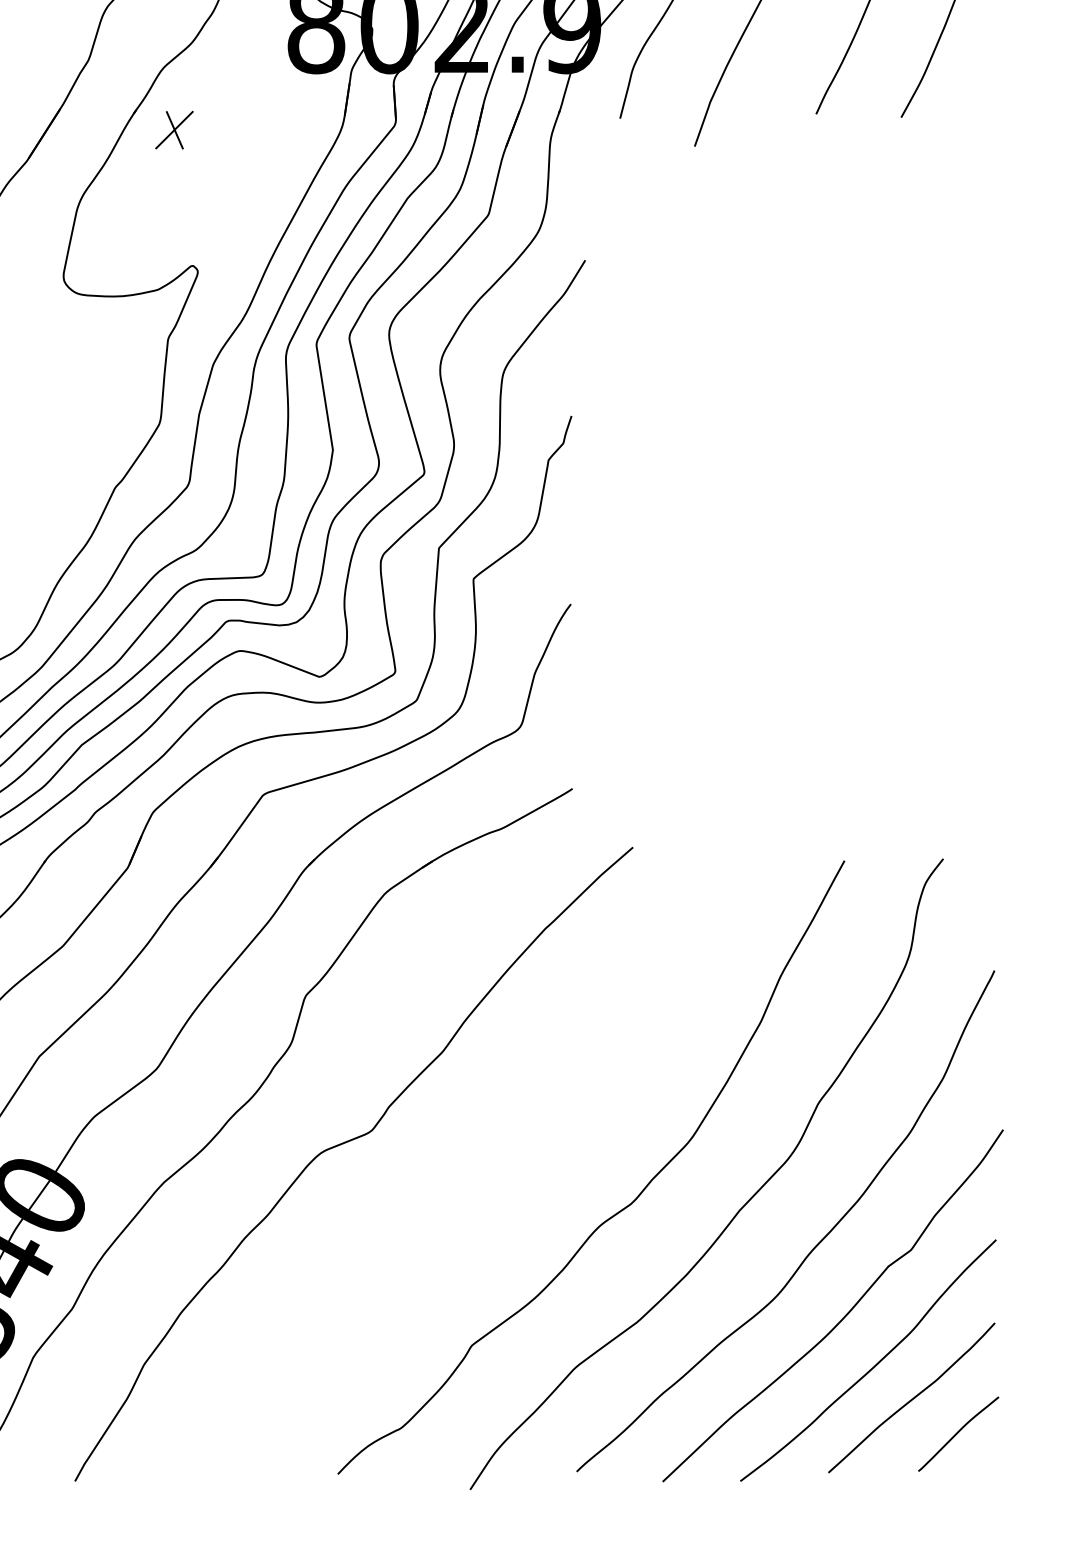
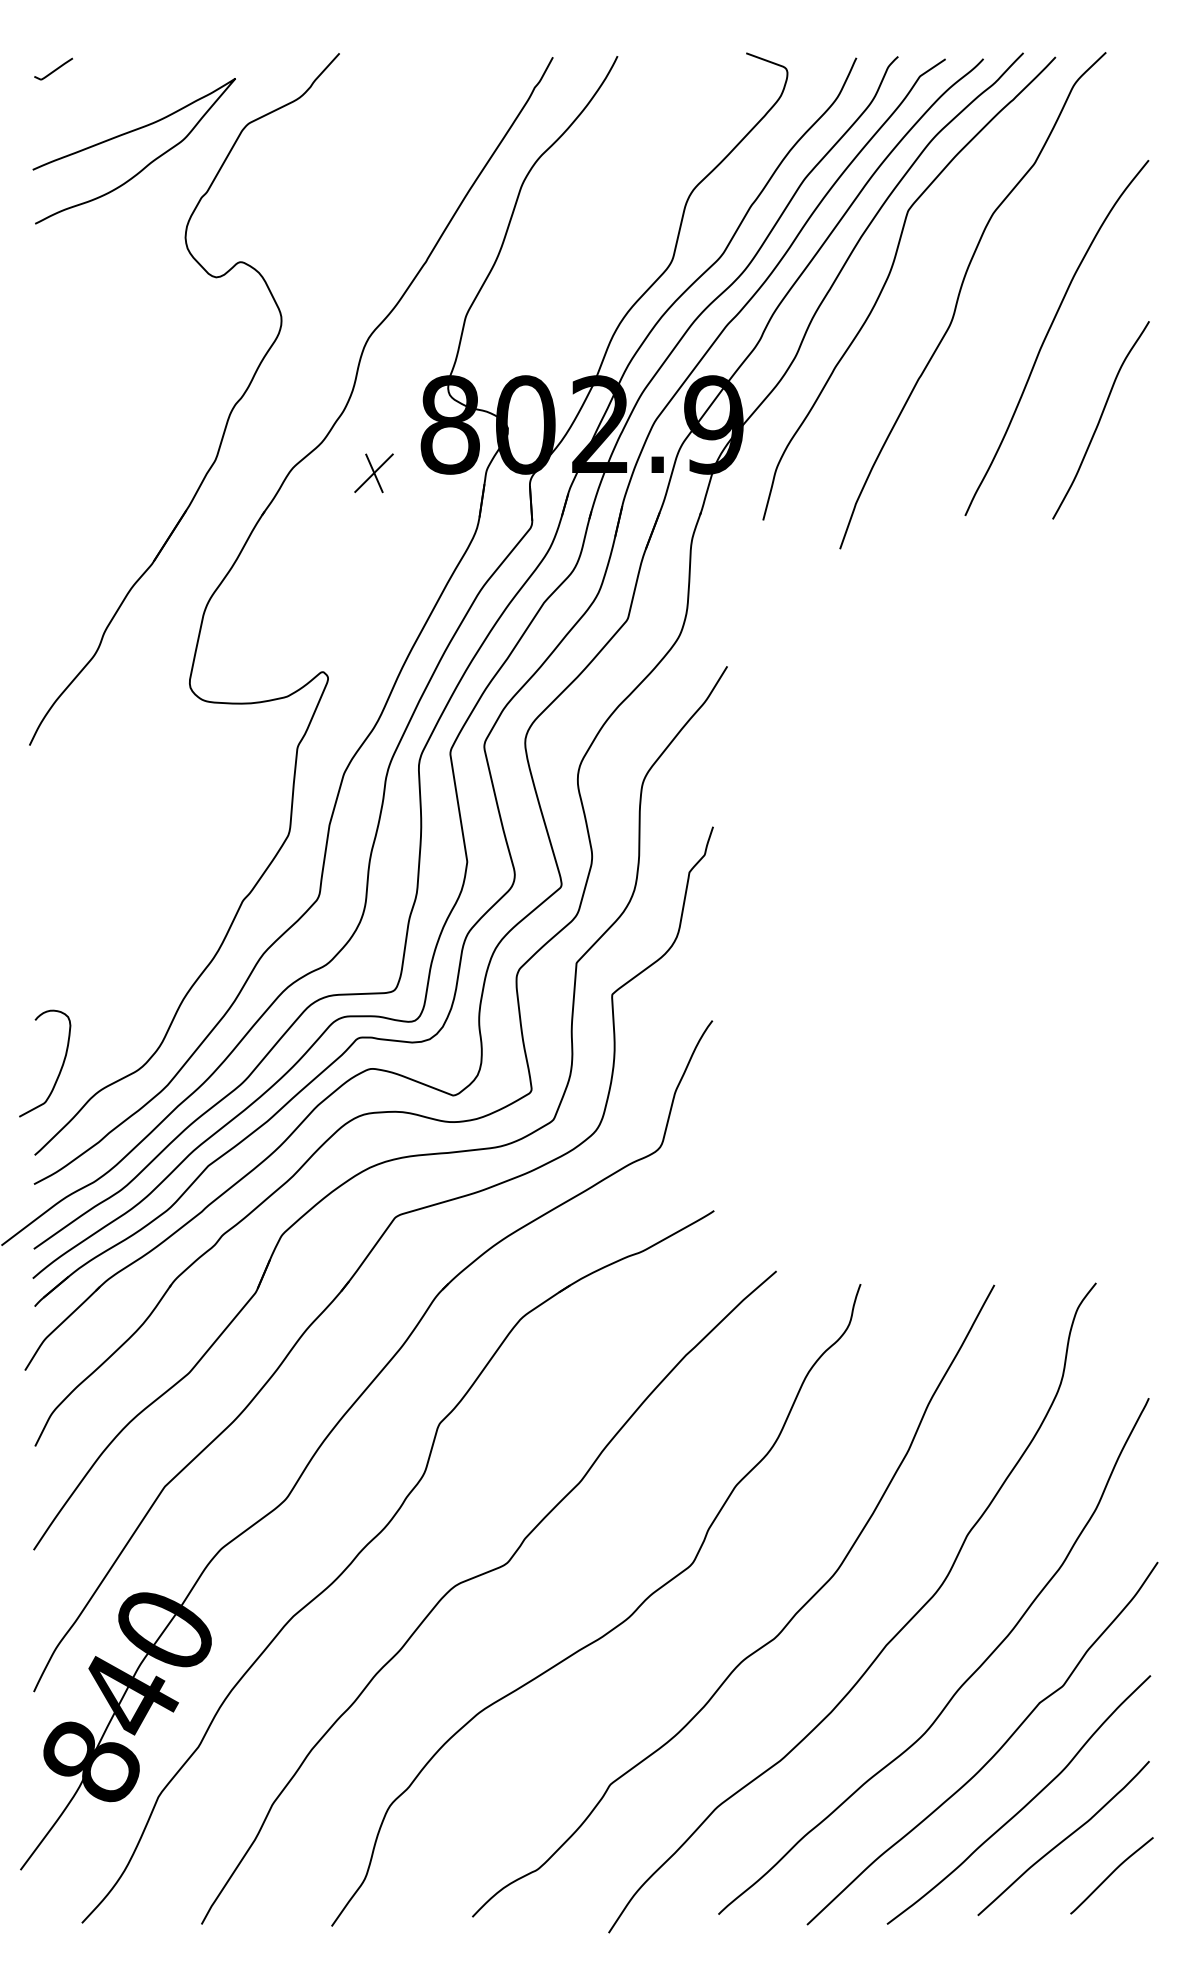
part: (173, 130) -> (373, 473), moved
curve: (474, 1193) -> (613, 1627), added

